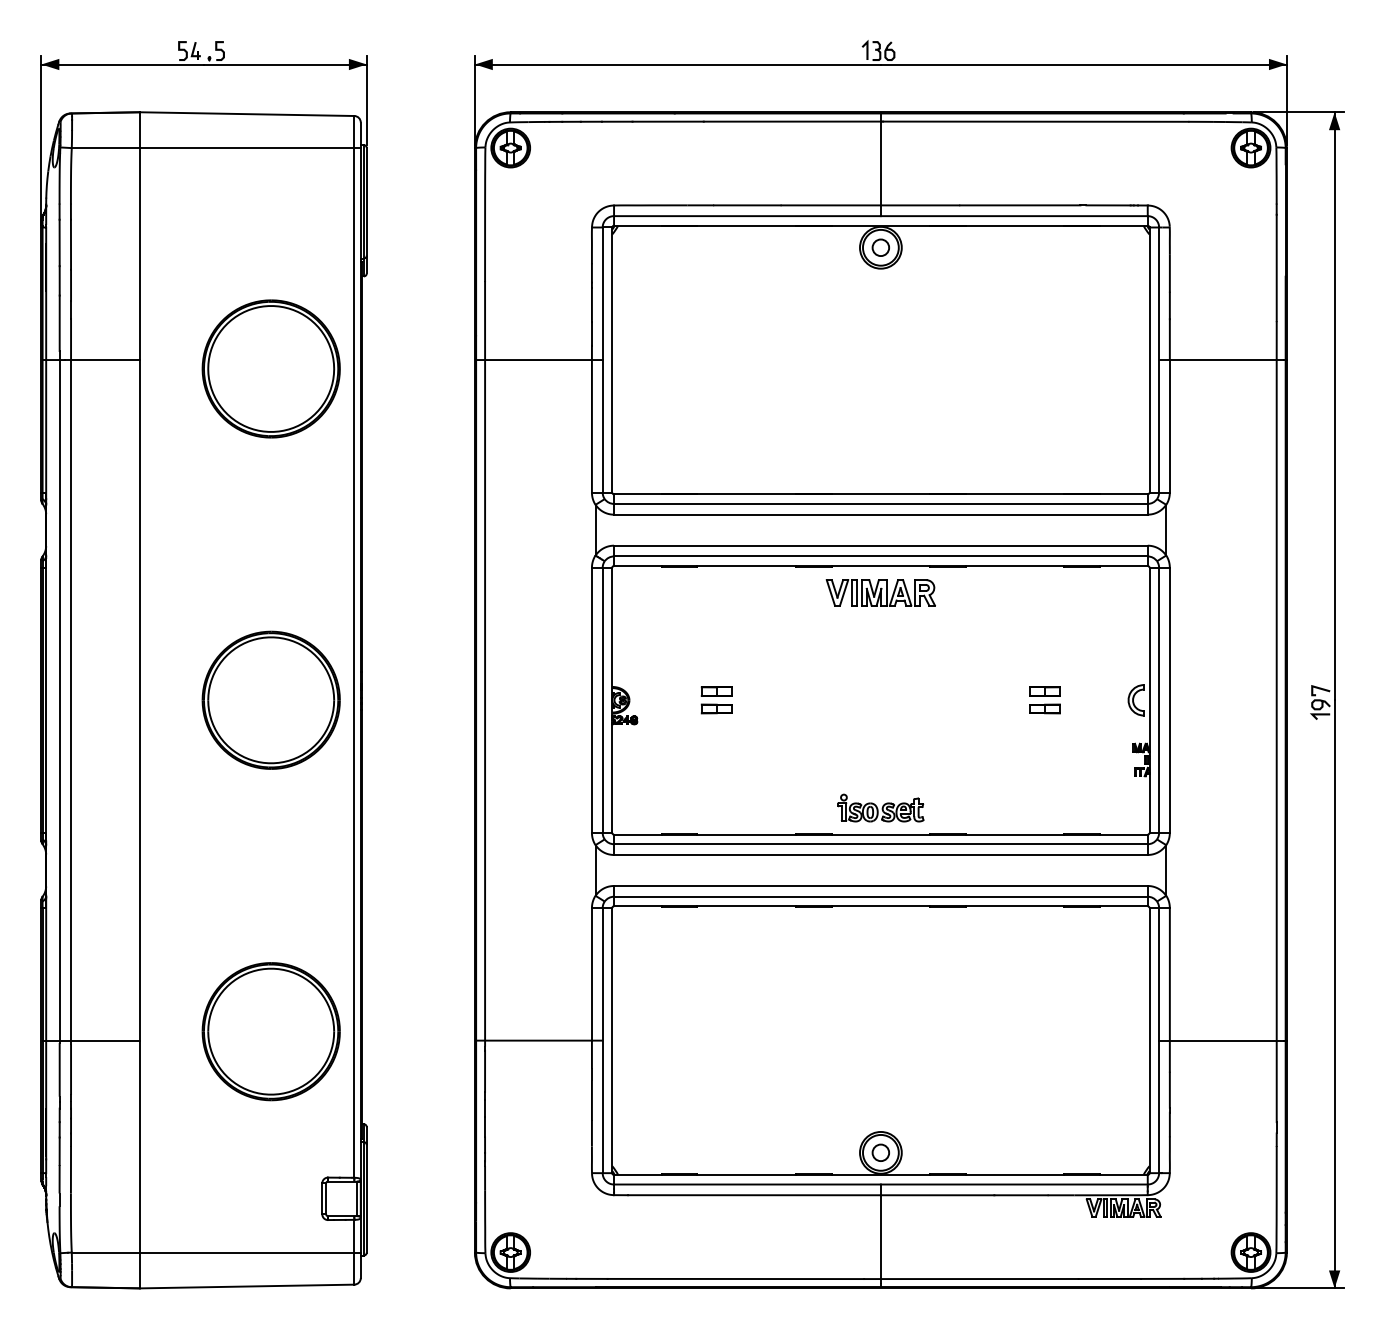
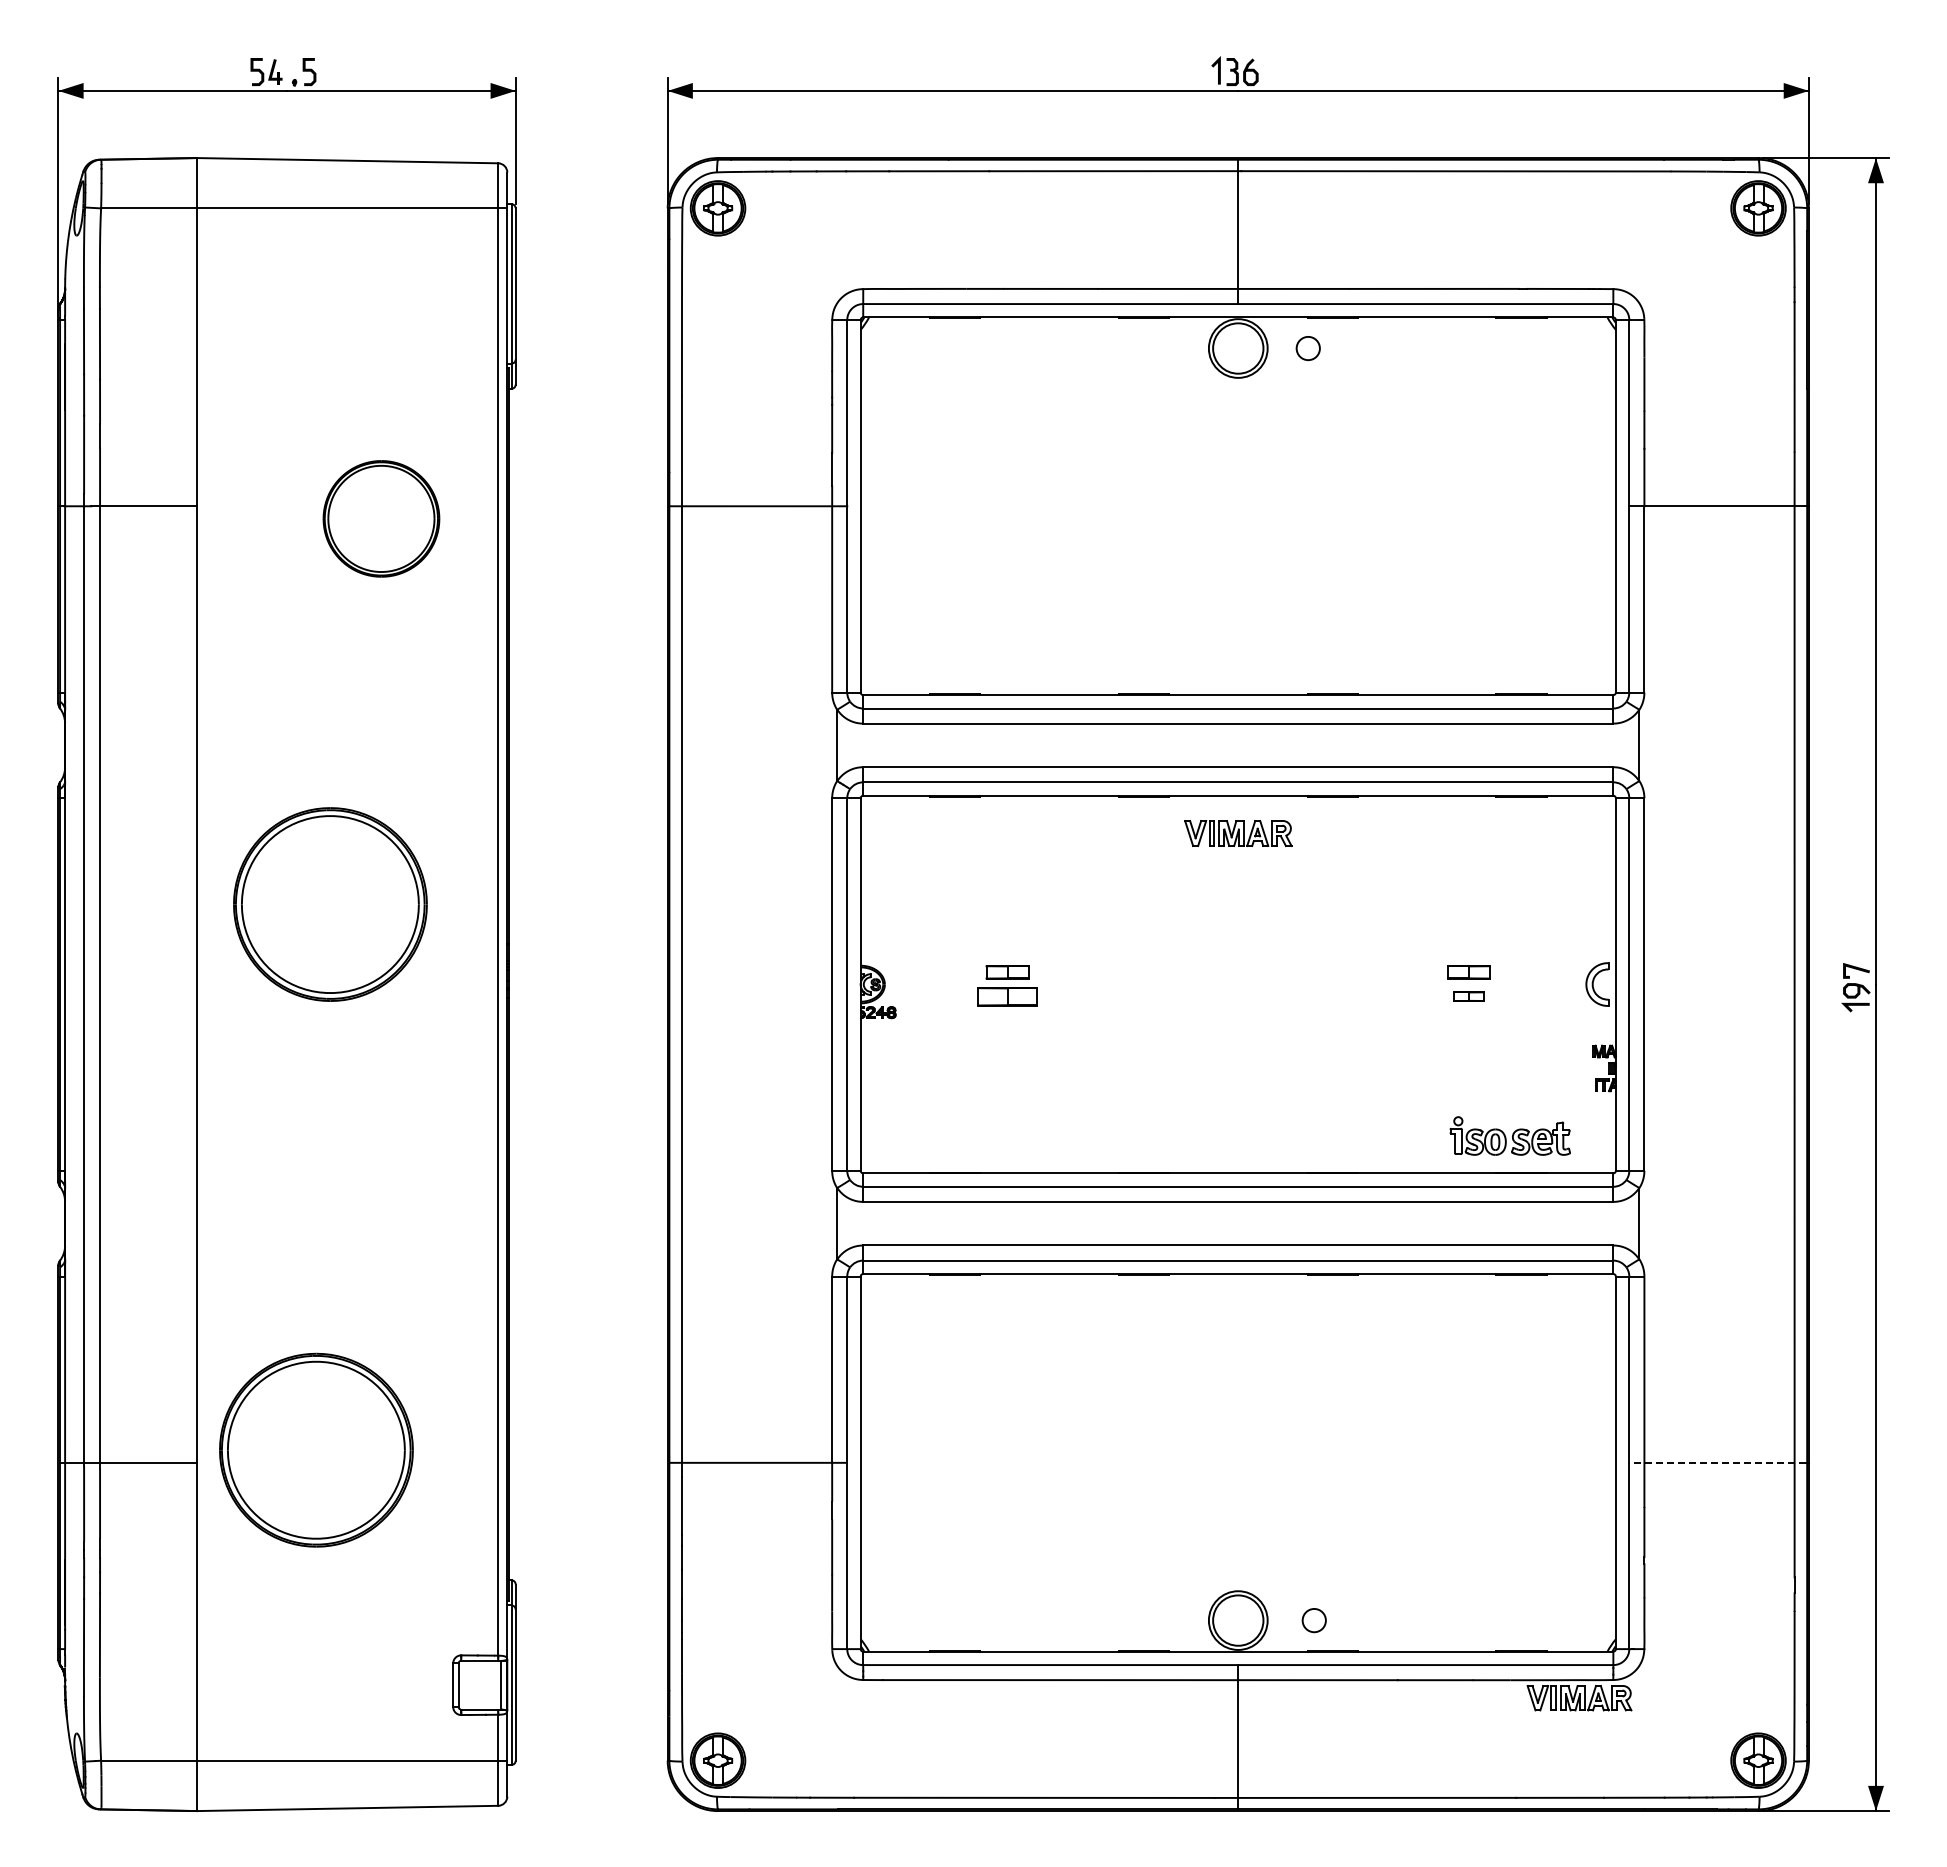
circle: (880, 247) -> (1307, 348), moved
part: (271, 368) -> (381, 518), size x0.6
part: (881, 592) -> (1238, 833), size x0.7
part: (271, 700) -> (330, 904), moved
part: (716, 708) -> (1007, 996), size x1.4
part: (1044, 708) -> (1468, 996), size x0.7
part: (880, 807) -> (1509, 1135), moved
part: (271, 1031) -> (316, 1449), moved
line: (1221, 1040) -> (1716, 1462), solid -> dashed
circle: (880, 1152) -> (1313, 1620), moved

